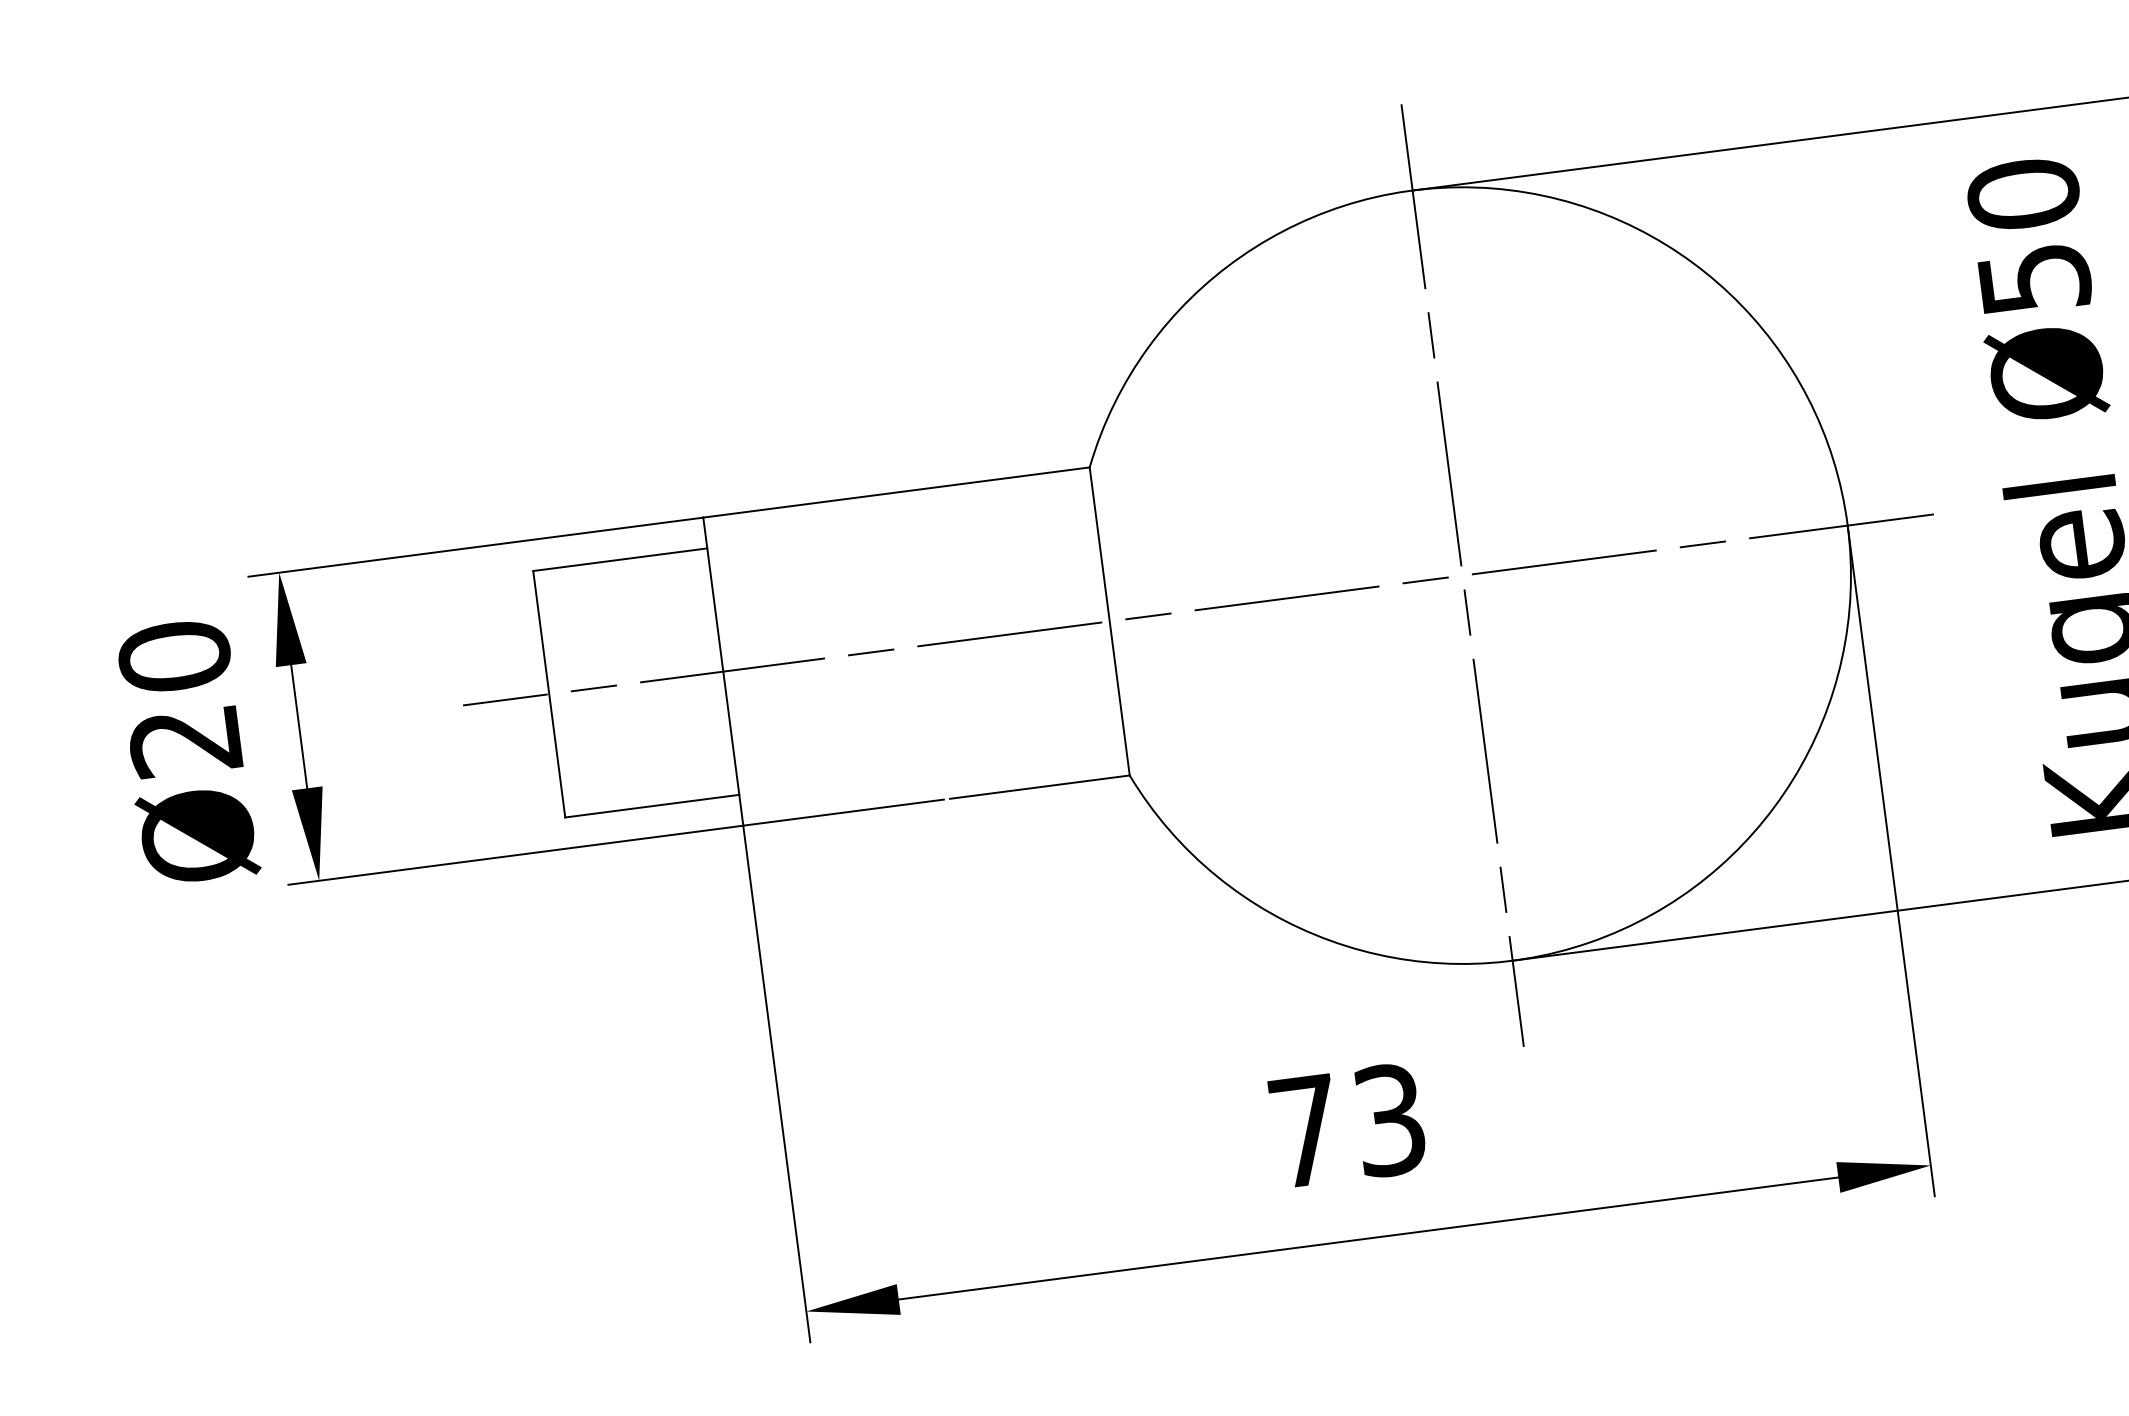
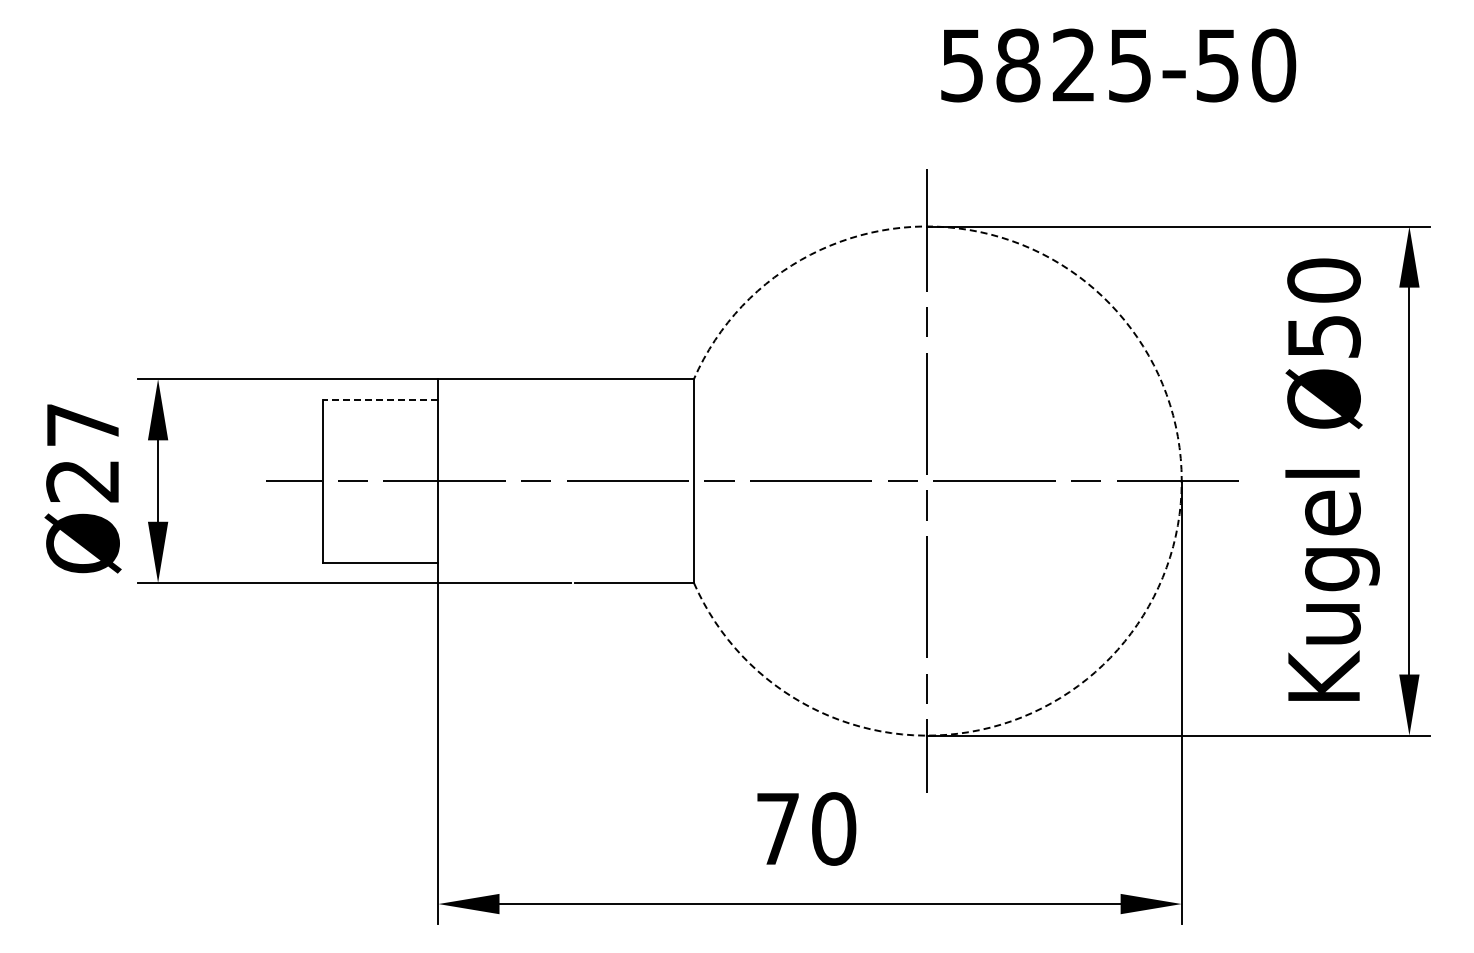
arc: (1847, 526) -> (1181, 481), solid -> dashed
line: (619, 559) -> (380, 399), solid -> dashed
text: (173, 656) -> (82, 424), Ø20 -> Ø27
text: (1390, 1119) -> (834, 828), 73 -> 70

